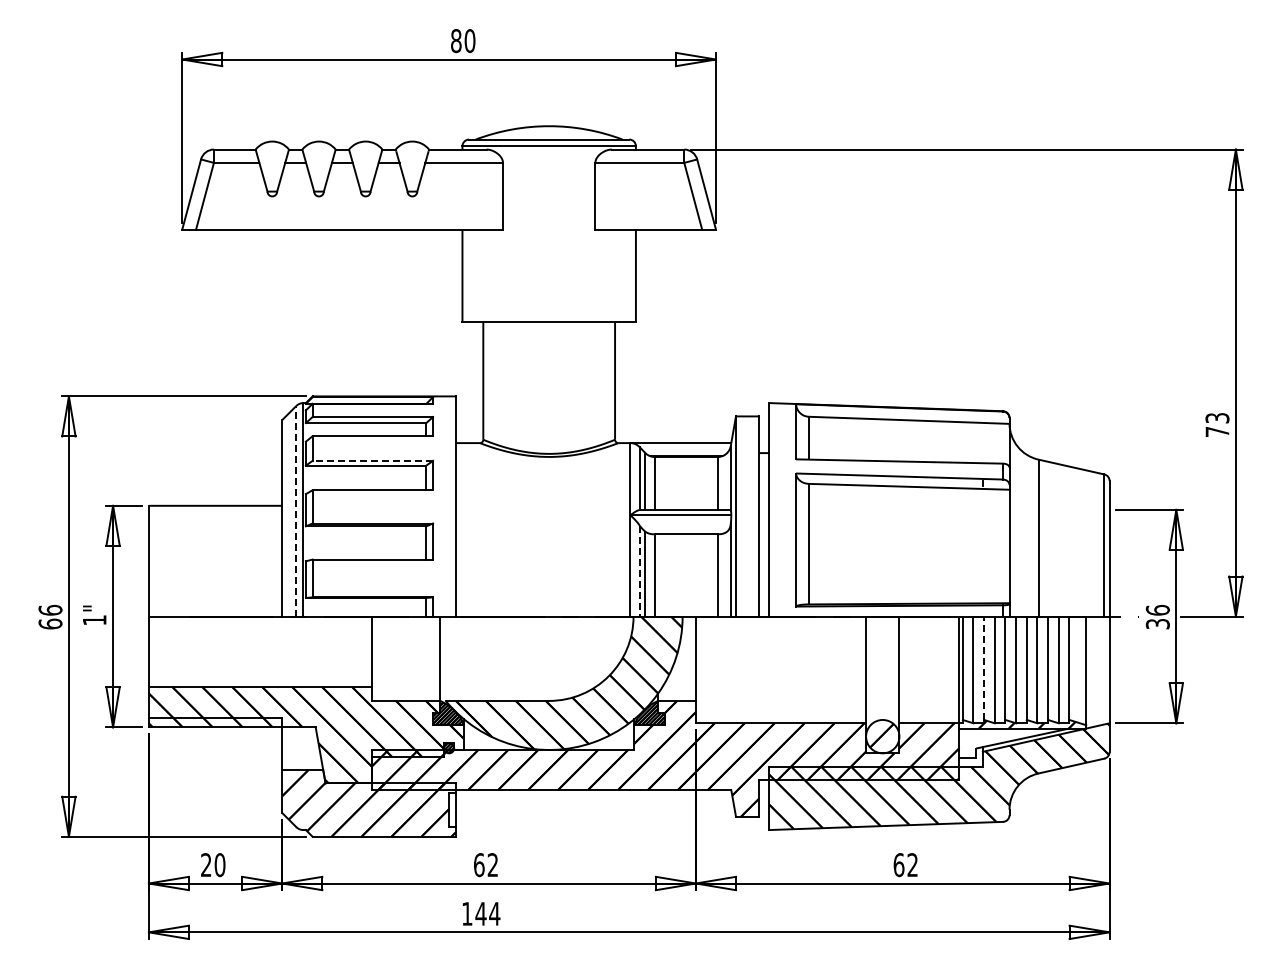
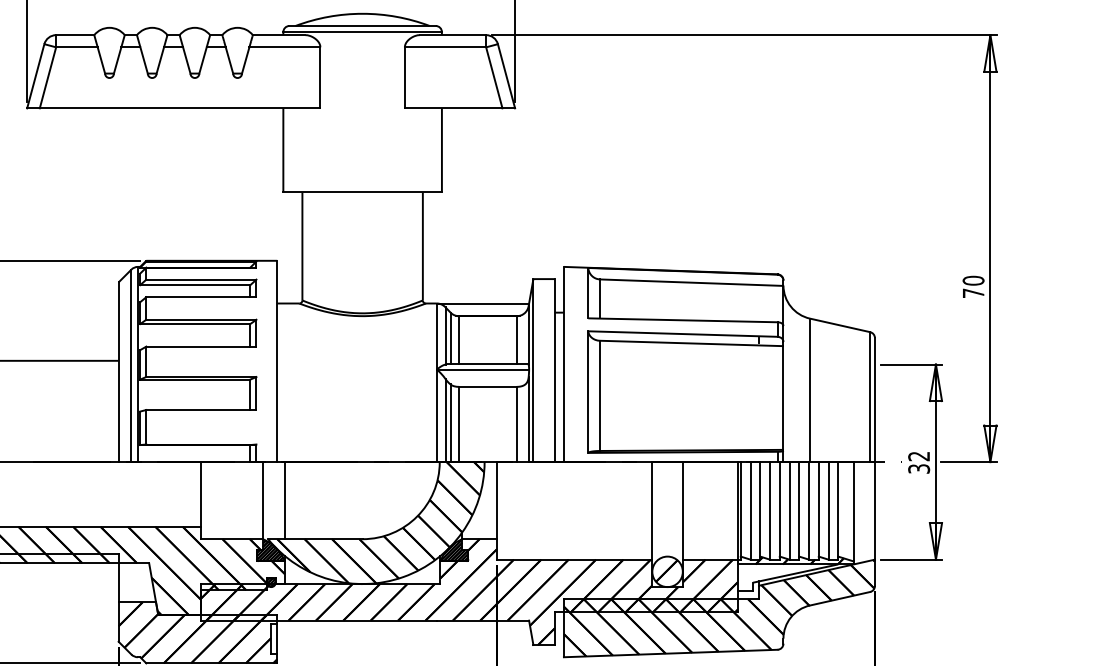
text: (1217, 417) -> (973, 280), 73 -> 70
line: (372, 460) -> (201, 319), dashed -> solid
line: (296, 510) -> (131, 365), dashed -> solid
line: (639, 571) -> (445, 420), dashed -> solid
text: (1157, 609) -> (918, 455), 36 -> 32
line: (464, 658) -> (285, 500), added
line: (984, 668) -> (760, 509), dashed -> solid

